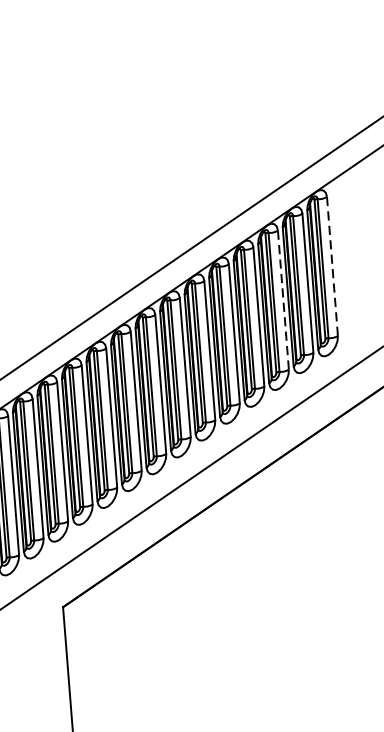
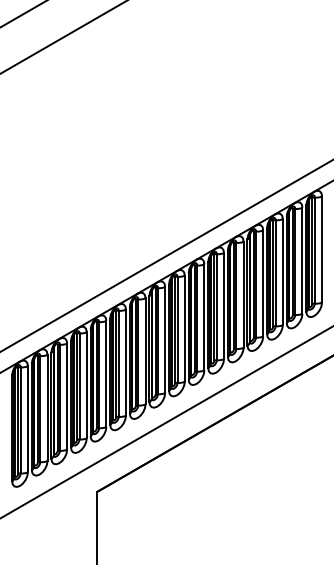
line: (333, 266) -> (322, 249), dashed -> solid
line: (282, 300) -> (282, 272), dashed -> solid

